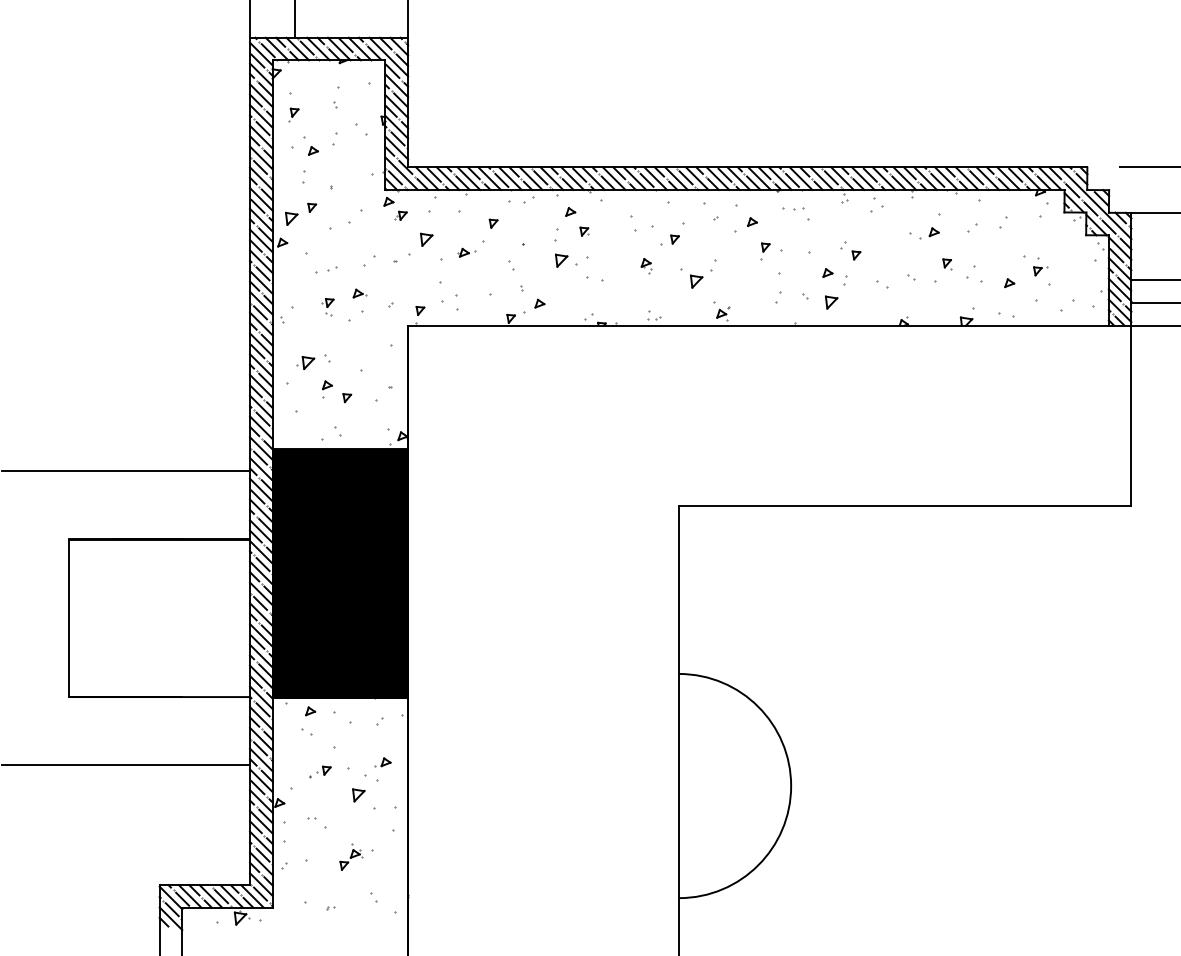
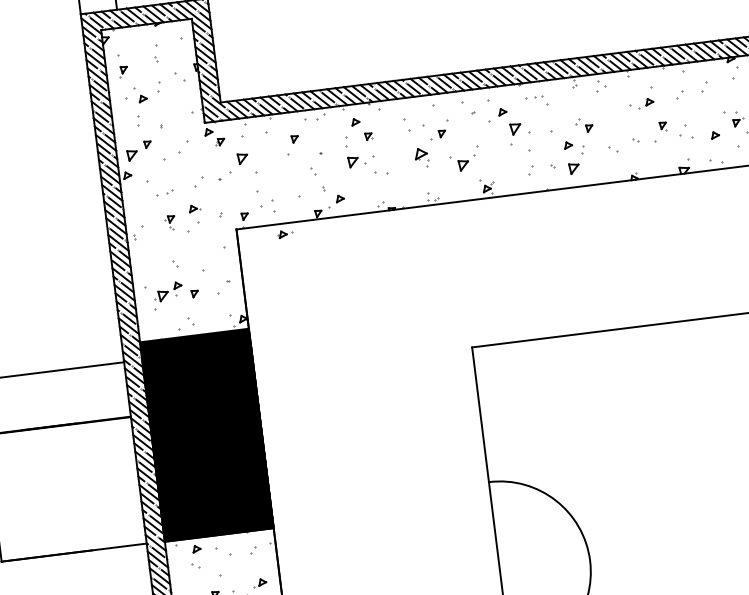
part: (765, 251) -> (516, 134), size x1.6
part: (466, 252) -> (284, 234), moved
part: (646, 266) -> (422, 158), size x1.6
part: (305, 362) -> (161, 295), moved

